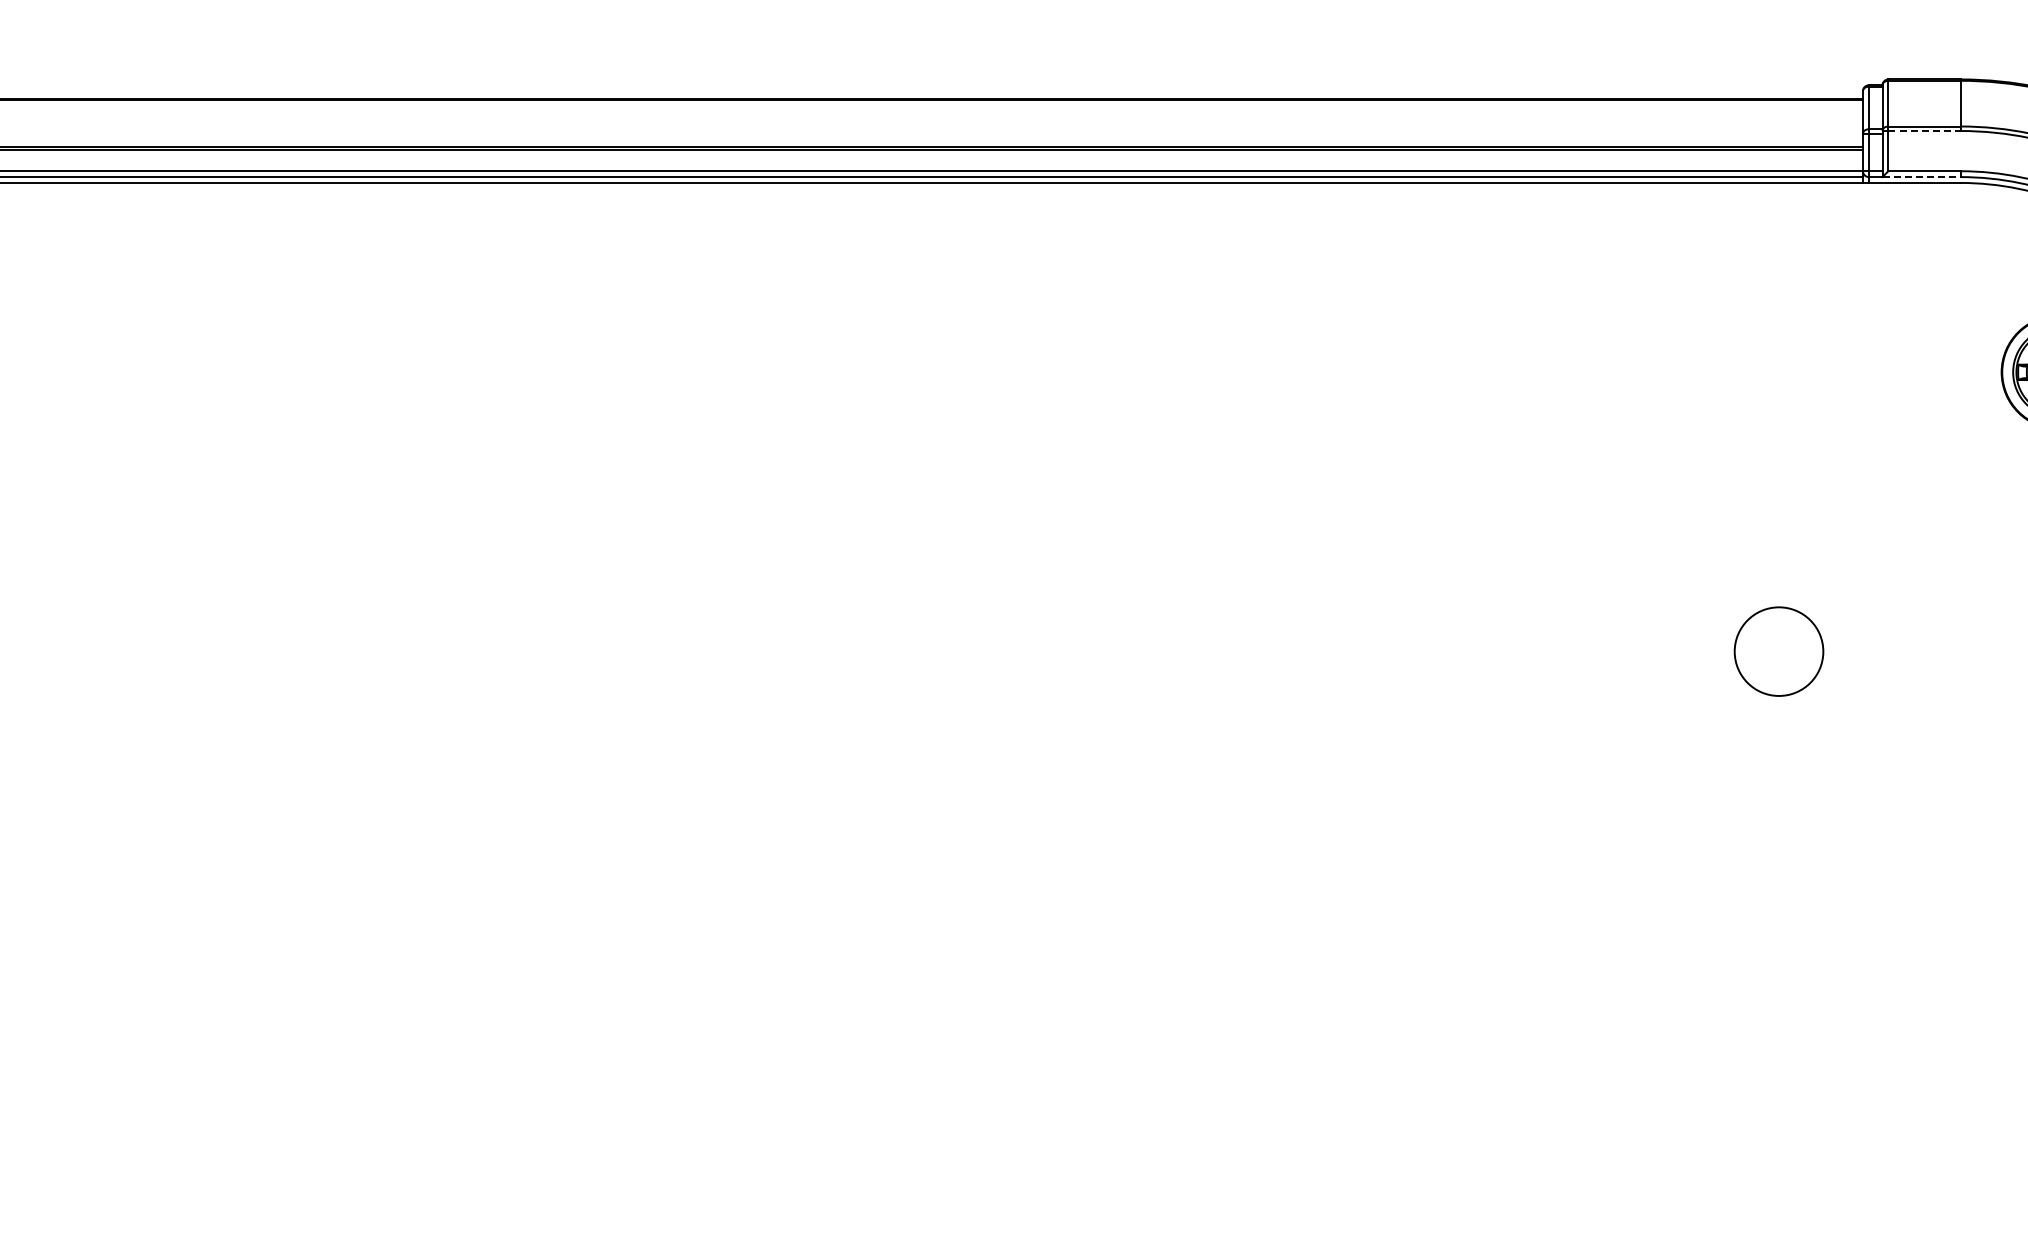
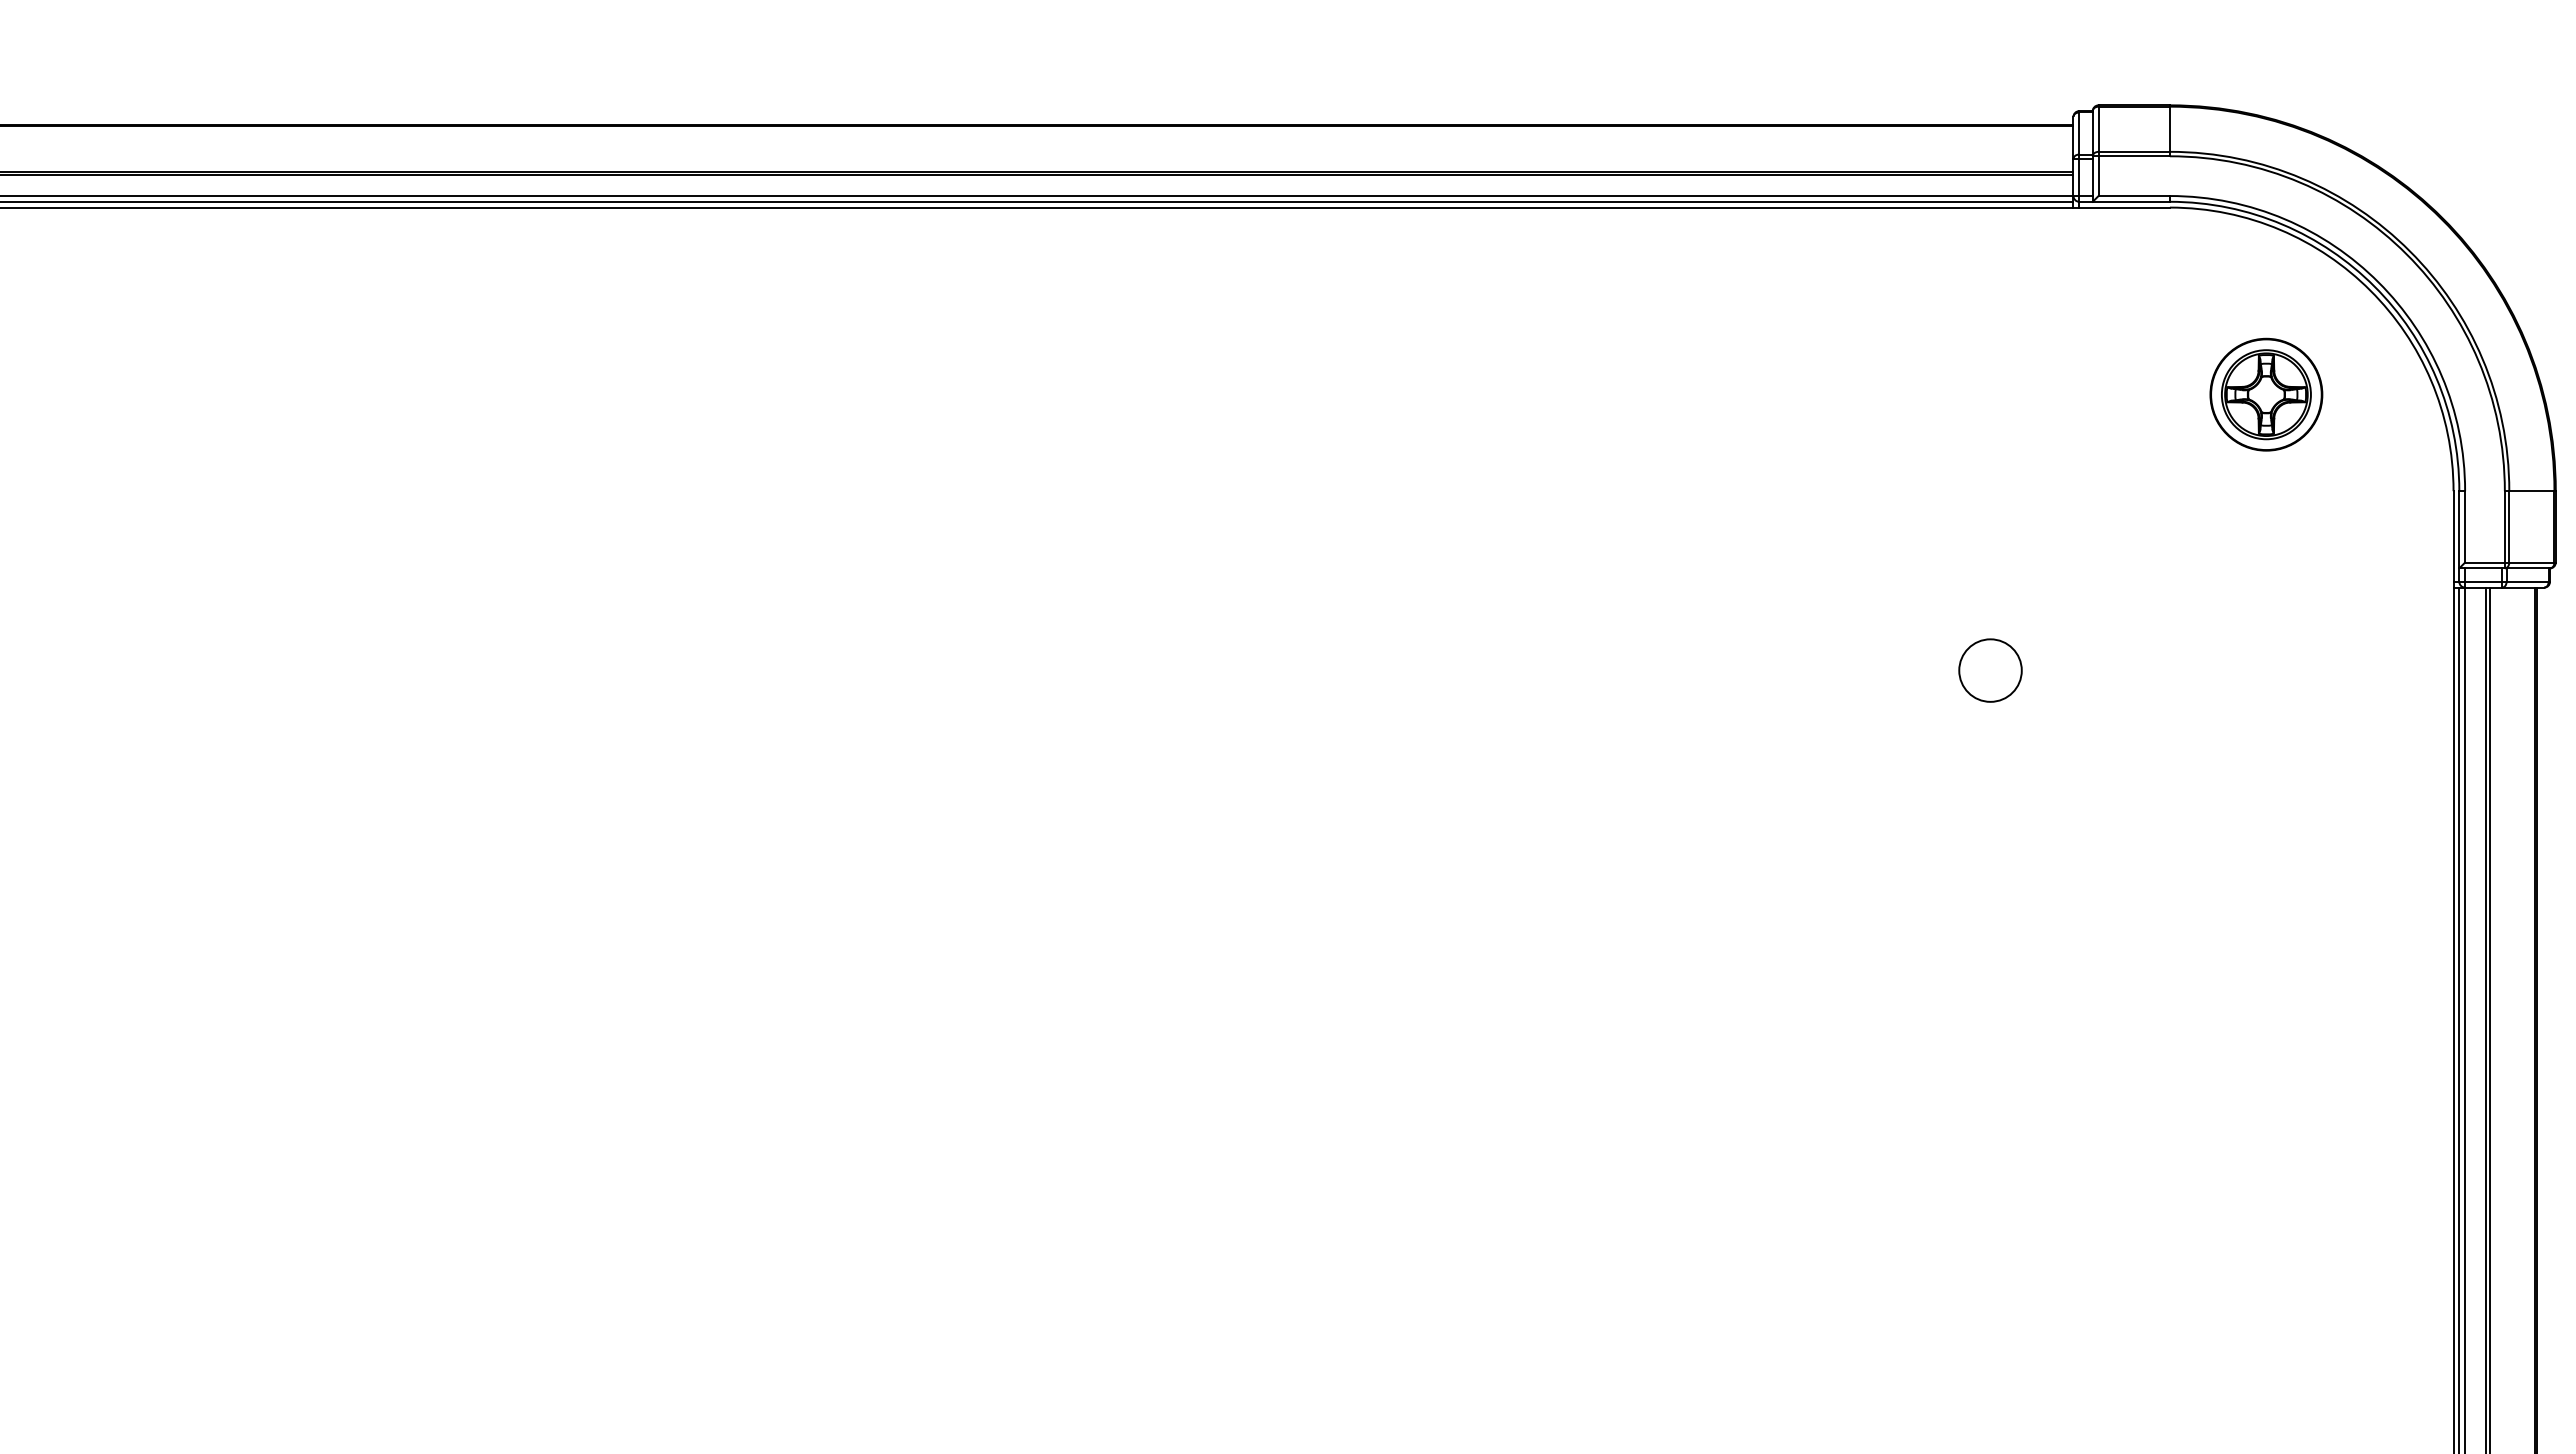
line: (1924, 131) -> (2134, 156), dashed -> solid
line: (1921, 176) -> (2131, 201), dashed -> solid
circle: (1778, 651) -> (1990, 670), size x0.71

